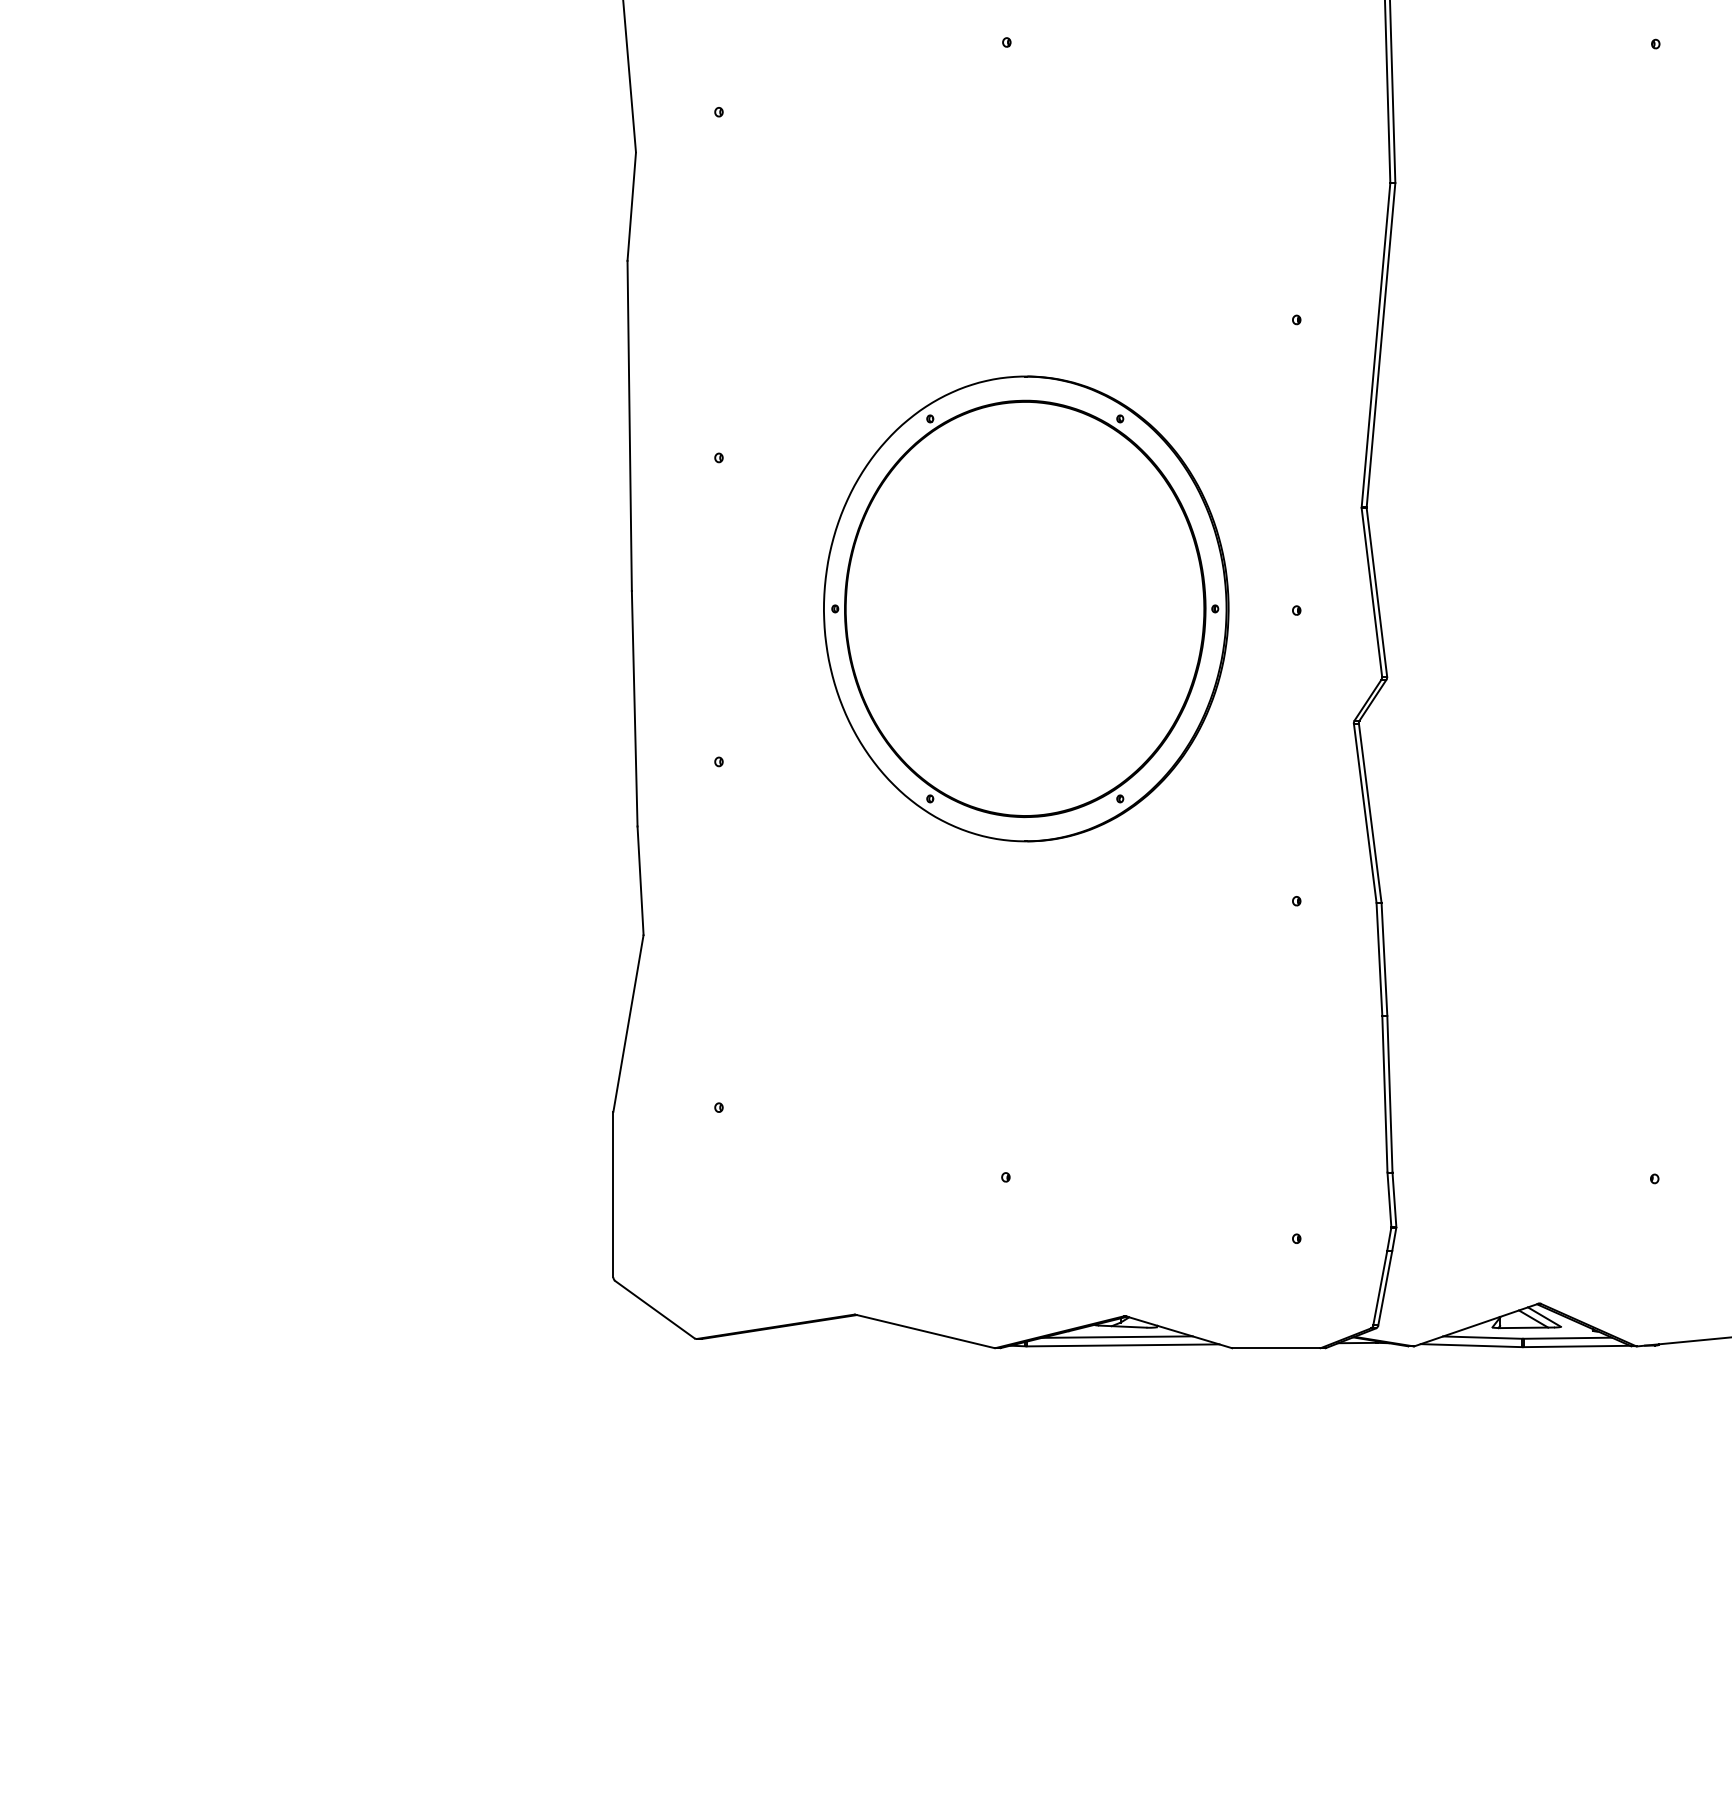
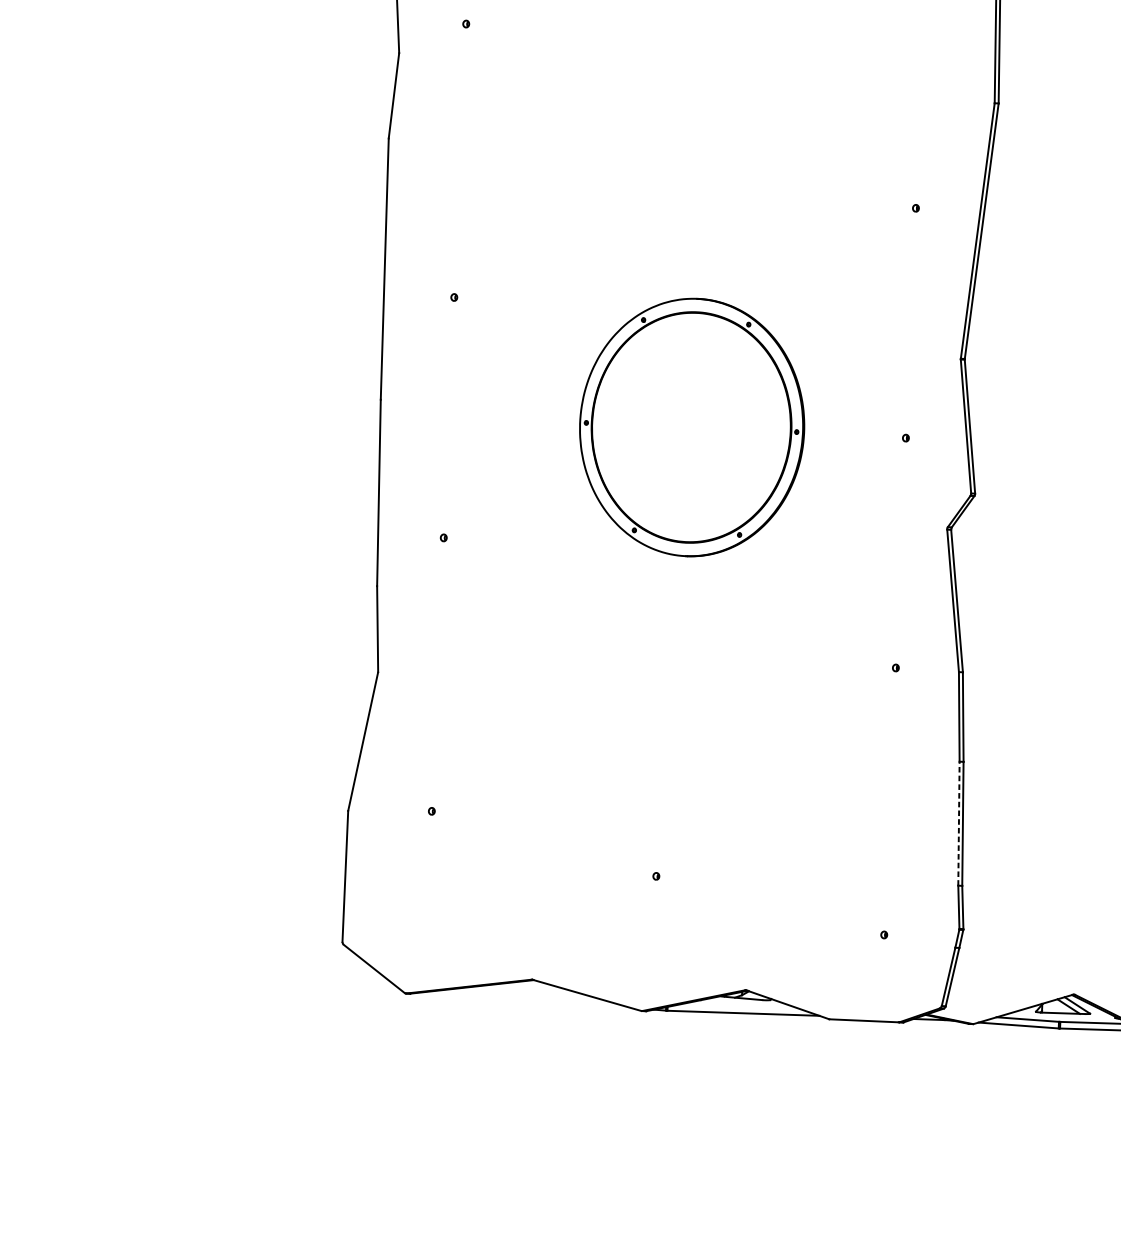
part: (1026, 608) -> (692, 427), size x0.7
line: (1384, 1093) -> (958, 823), solid -> dashed
line: (1116, 1336) -> (738, 1006), removed

